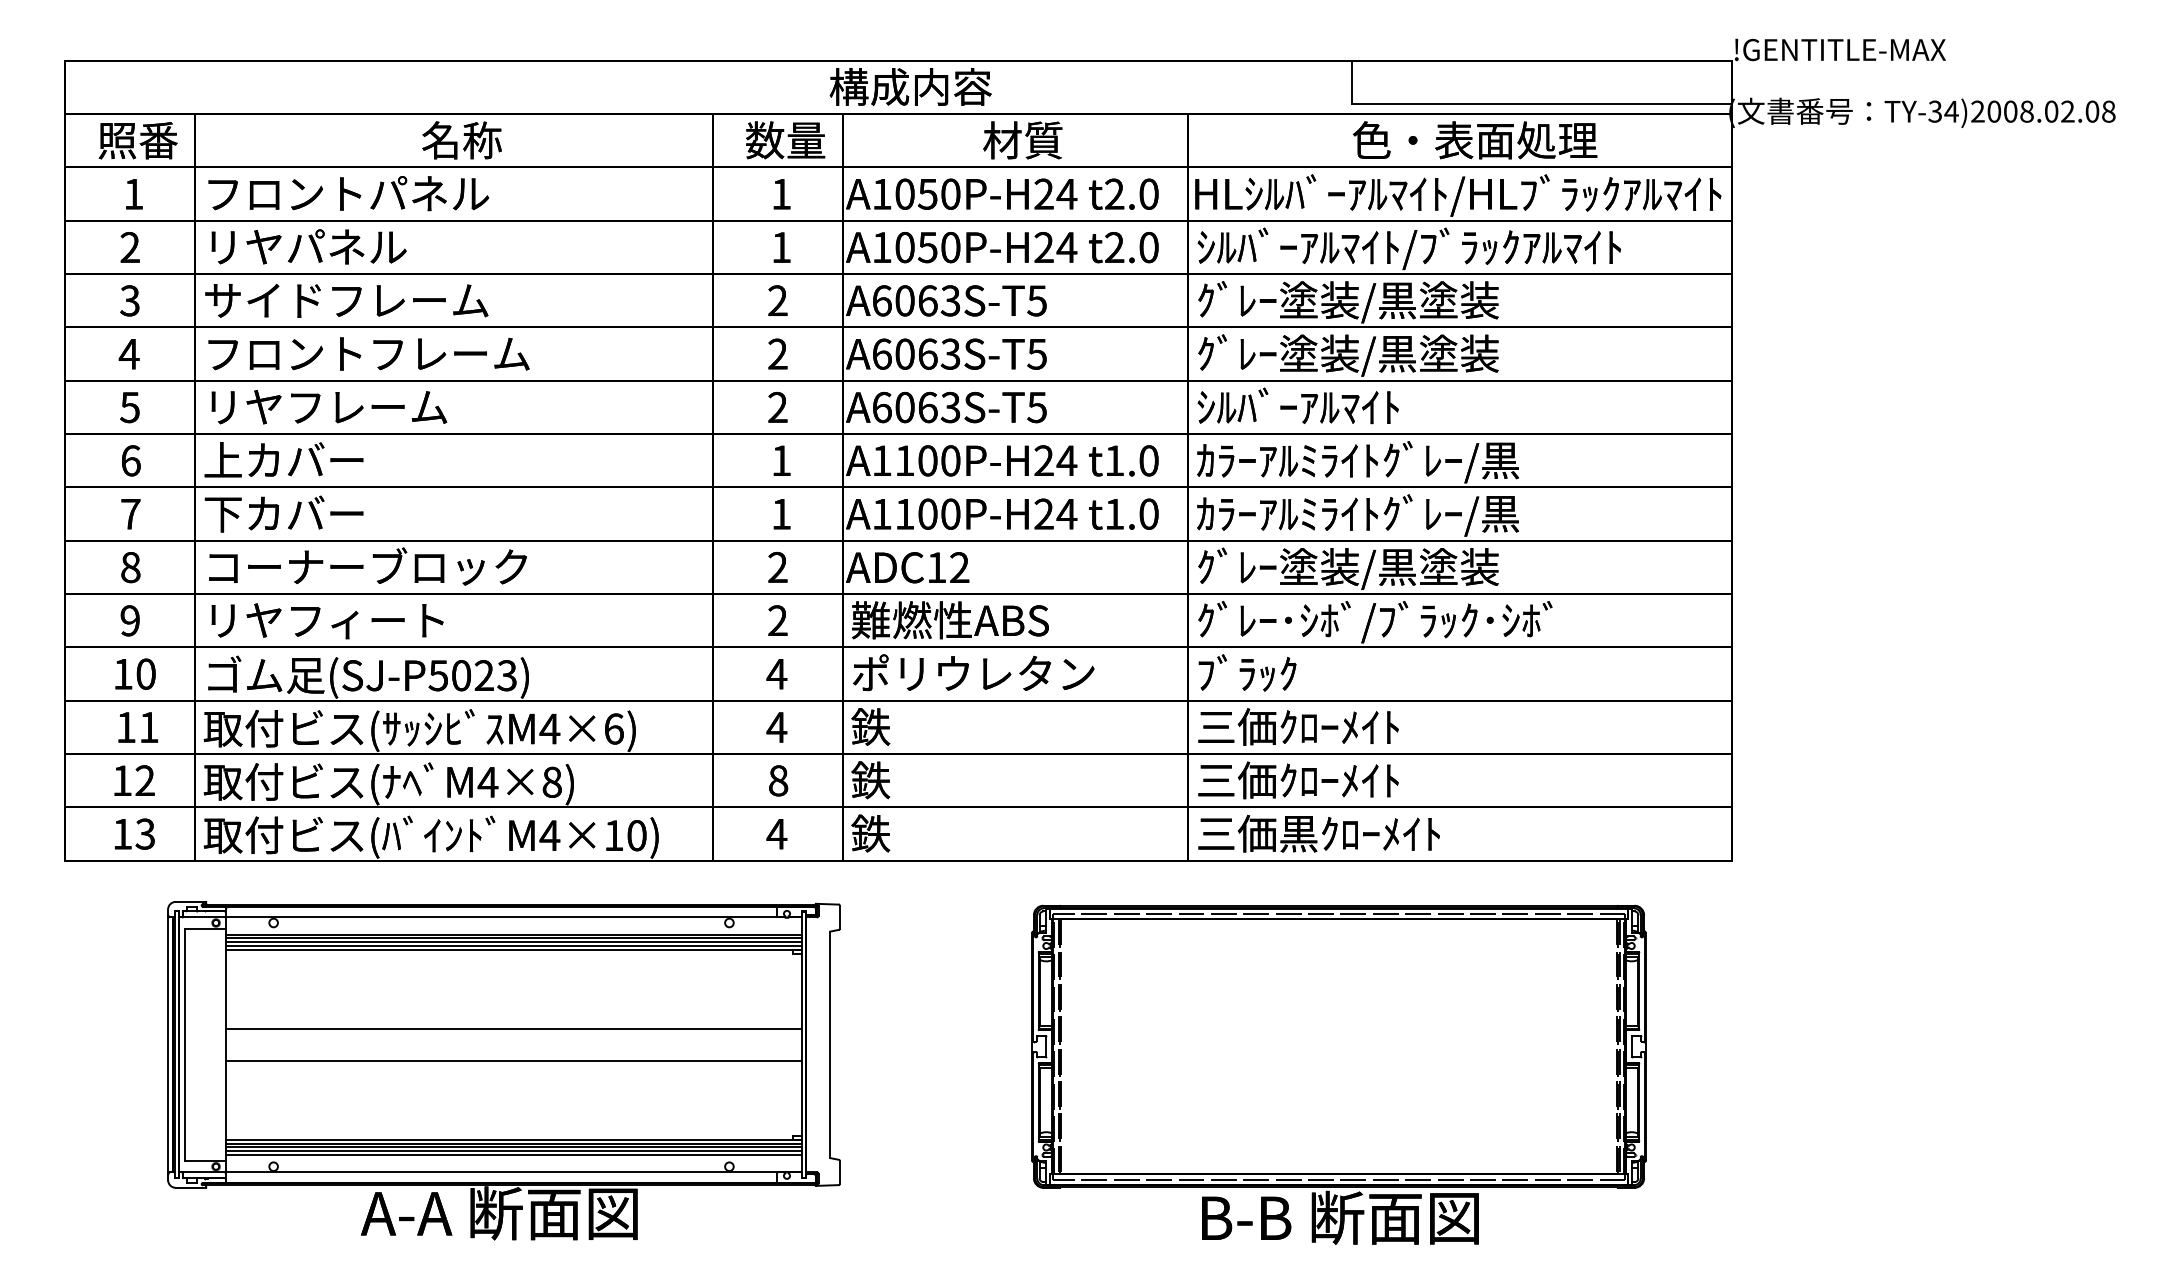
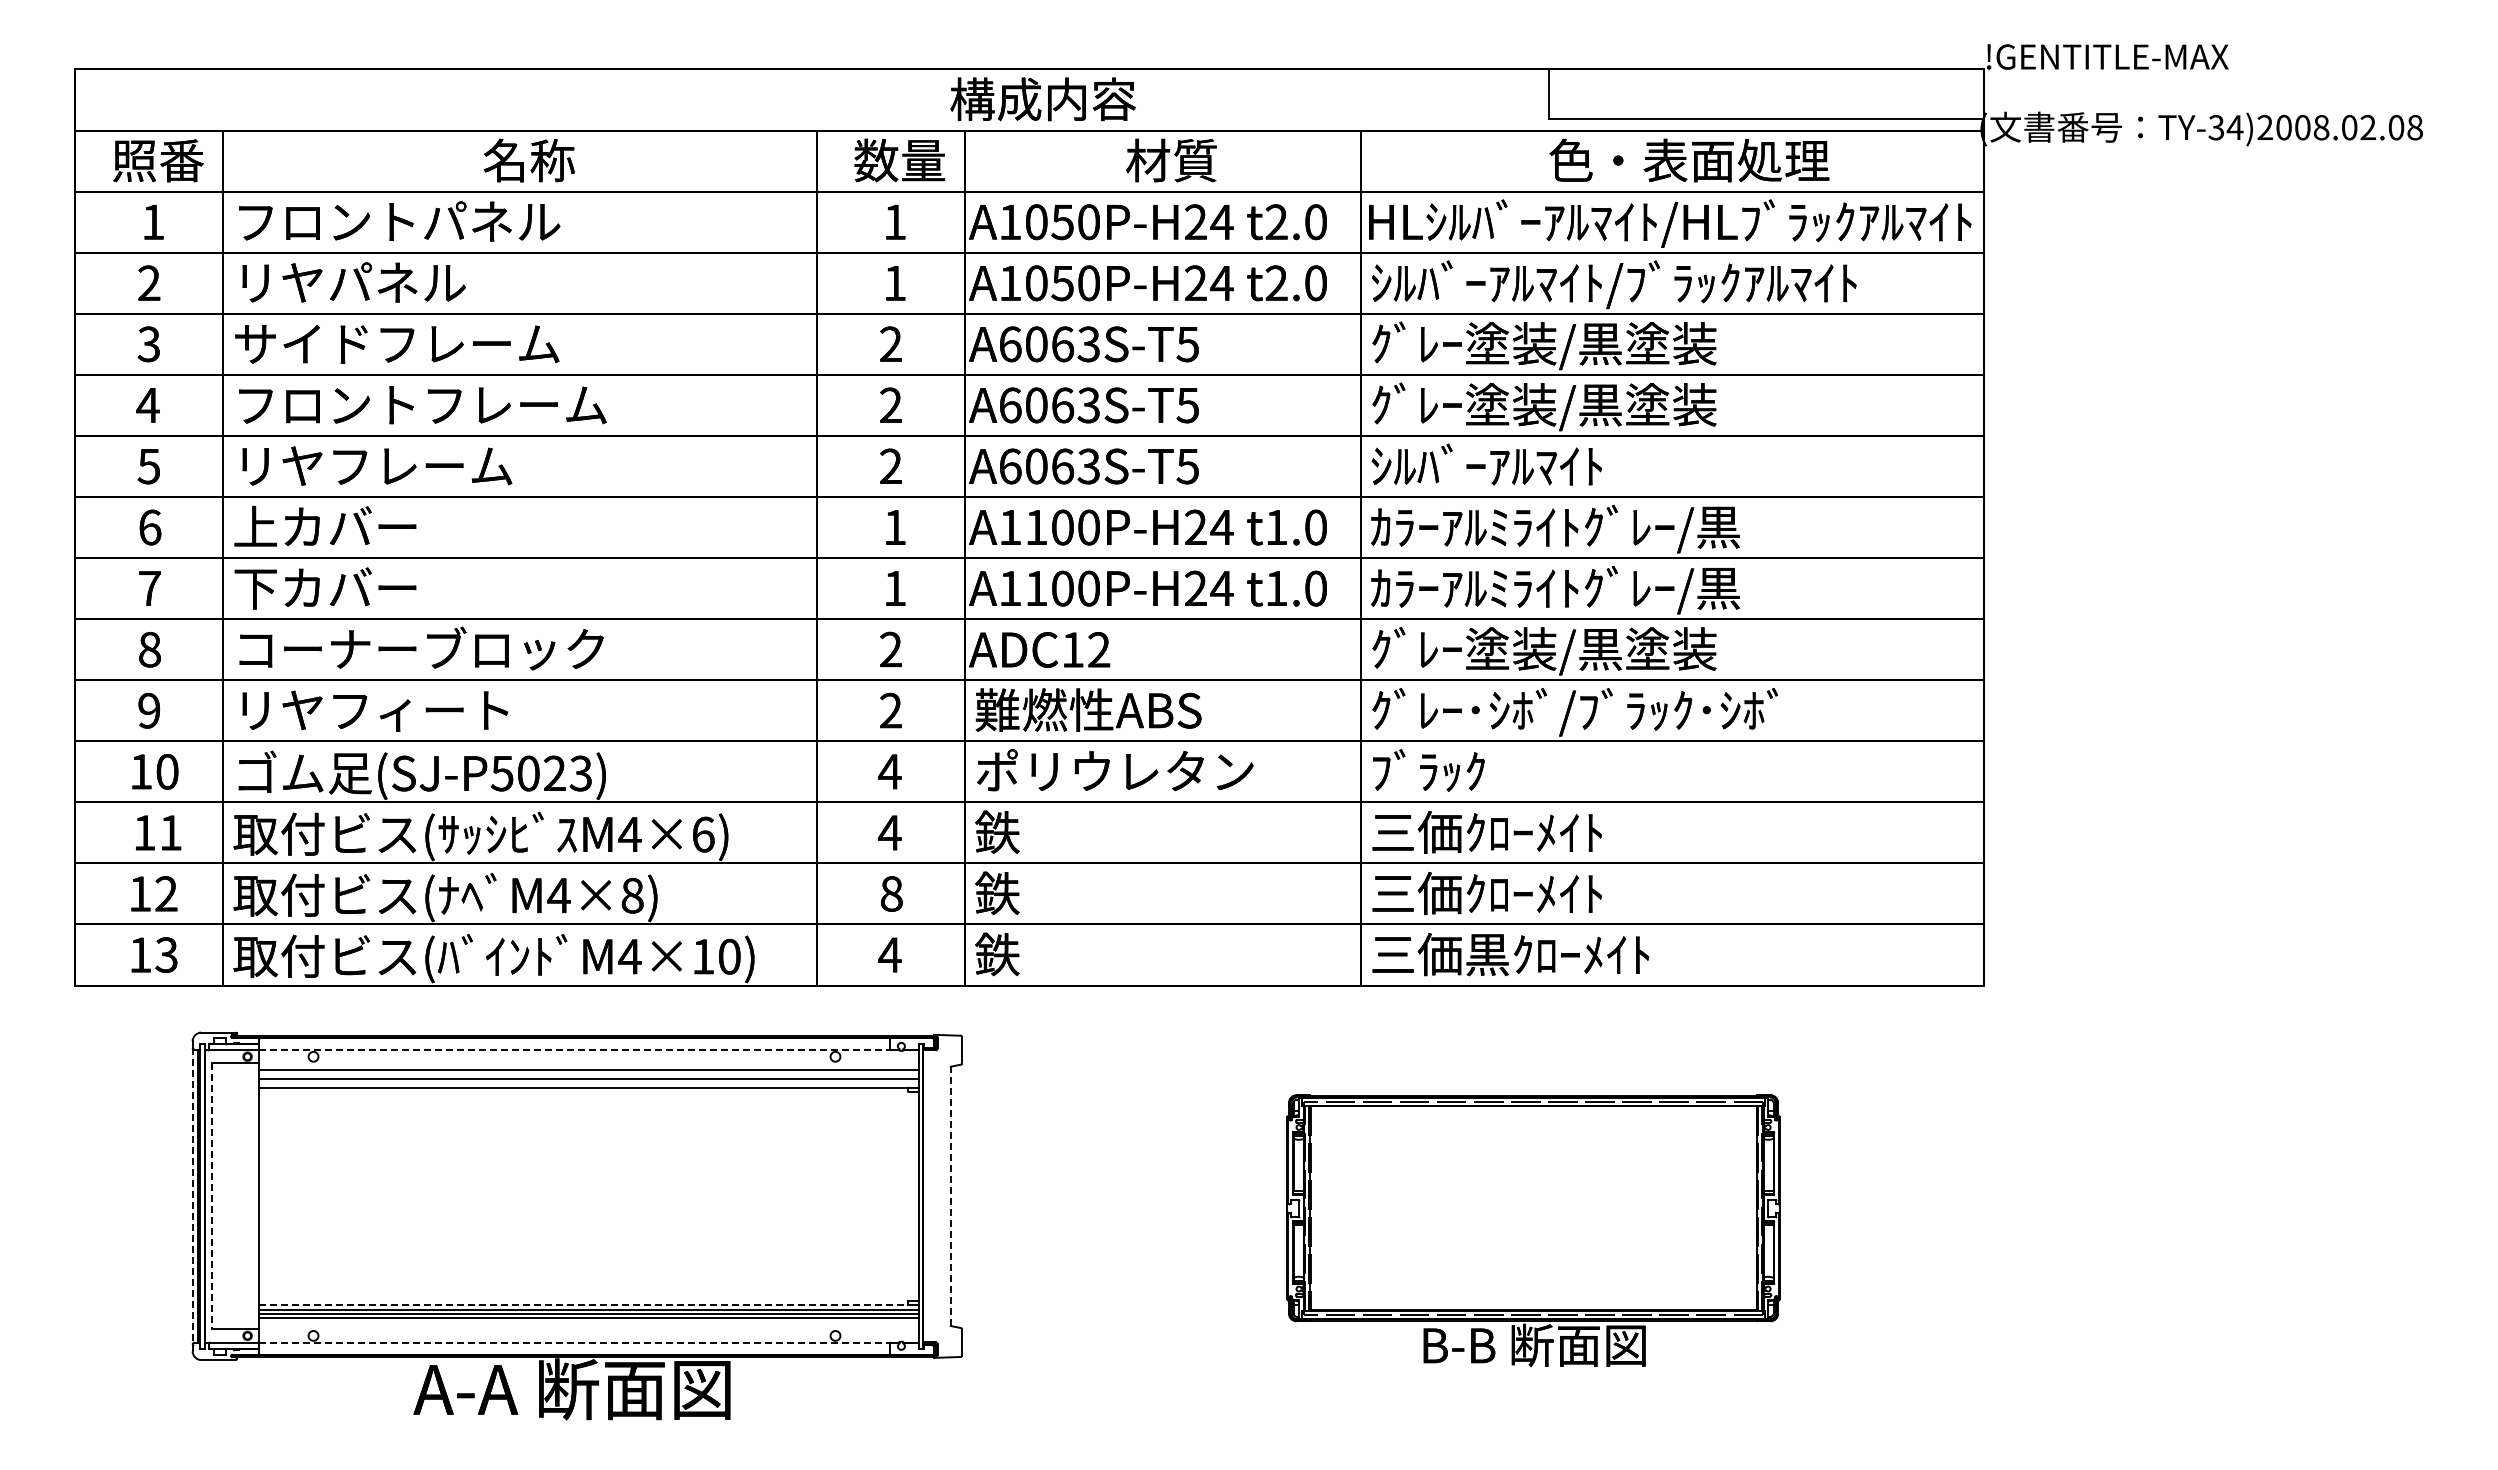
line: (505, 917) -> (579, 1050), solid -> dashed
line: (513, 938) -> (588, 1074), removed
line: (513, 946) -> (588, 1083), removed
line: (513, 1028) -> (588, 1177), removed
line: (167, 1044) -> (192, 1196), solid -> dashed
line: (184, 1044) -> (211, 1196), solid -> dashed
line: (829, 1044) -> (950, 1196), solid -> dashed
line: (513, 1061) -> (588, 1215), removed
part: (1338, 1074) -> (1533, 1230), size x0.7
line: (514, 1140) -> (589, 1305), solid -> dashed
line: (513, 1155) -> (588, 1322), removed
line: (505, 1172) -> (579, 1342), solid -> dashed

